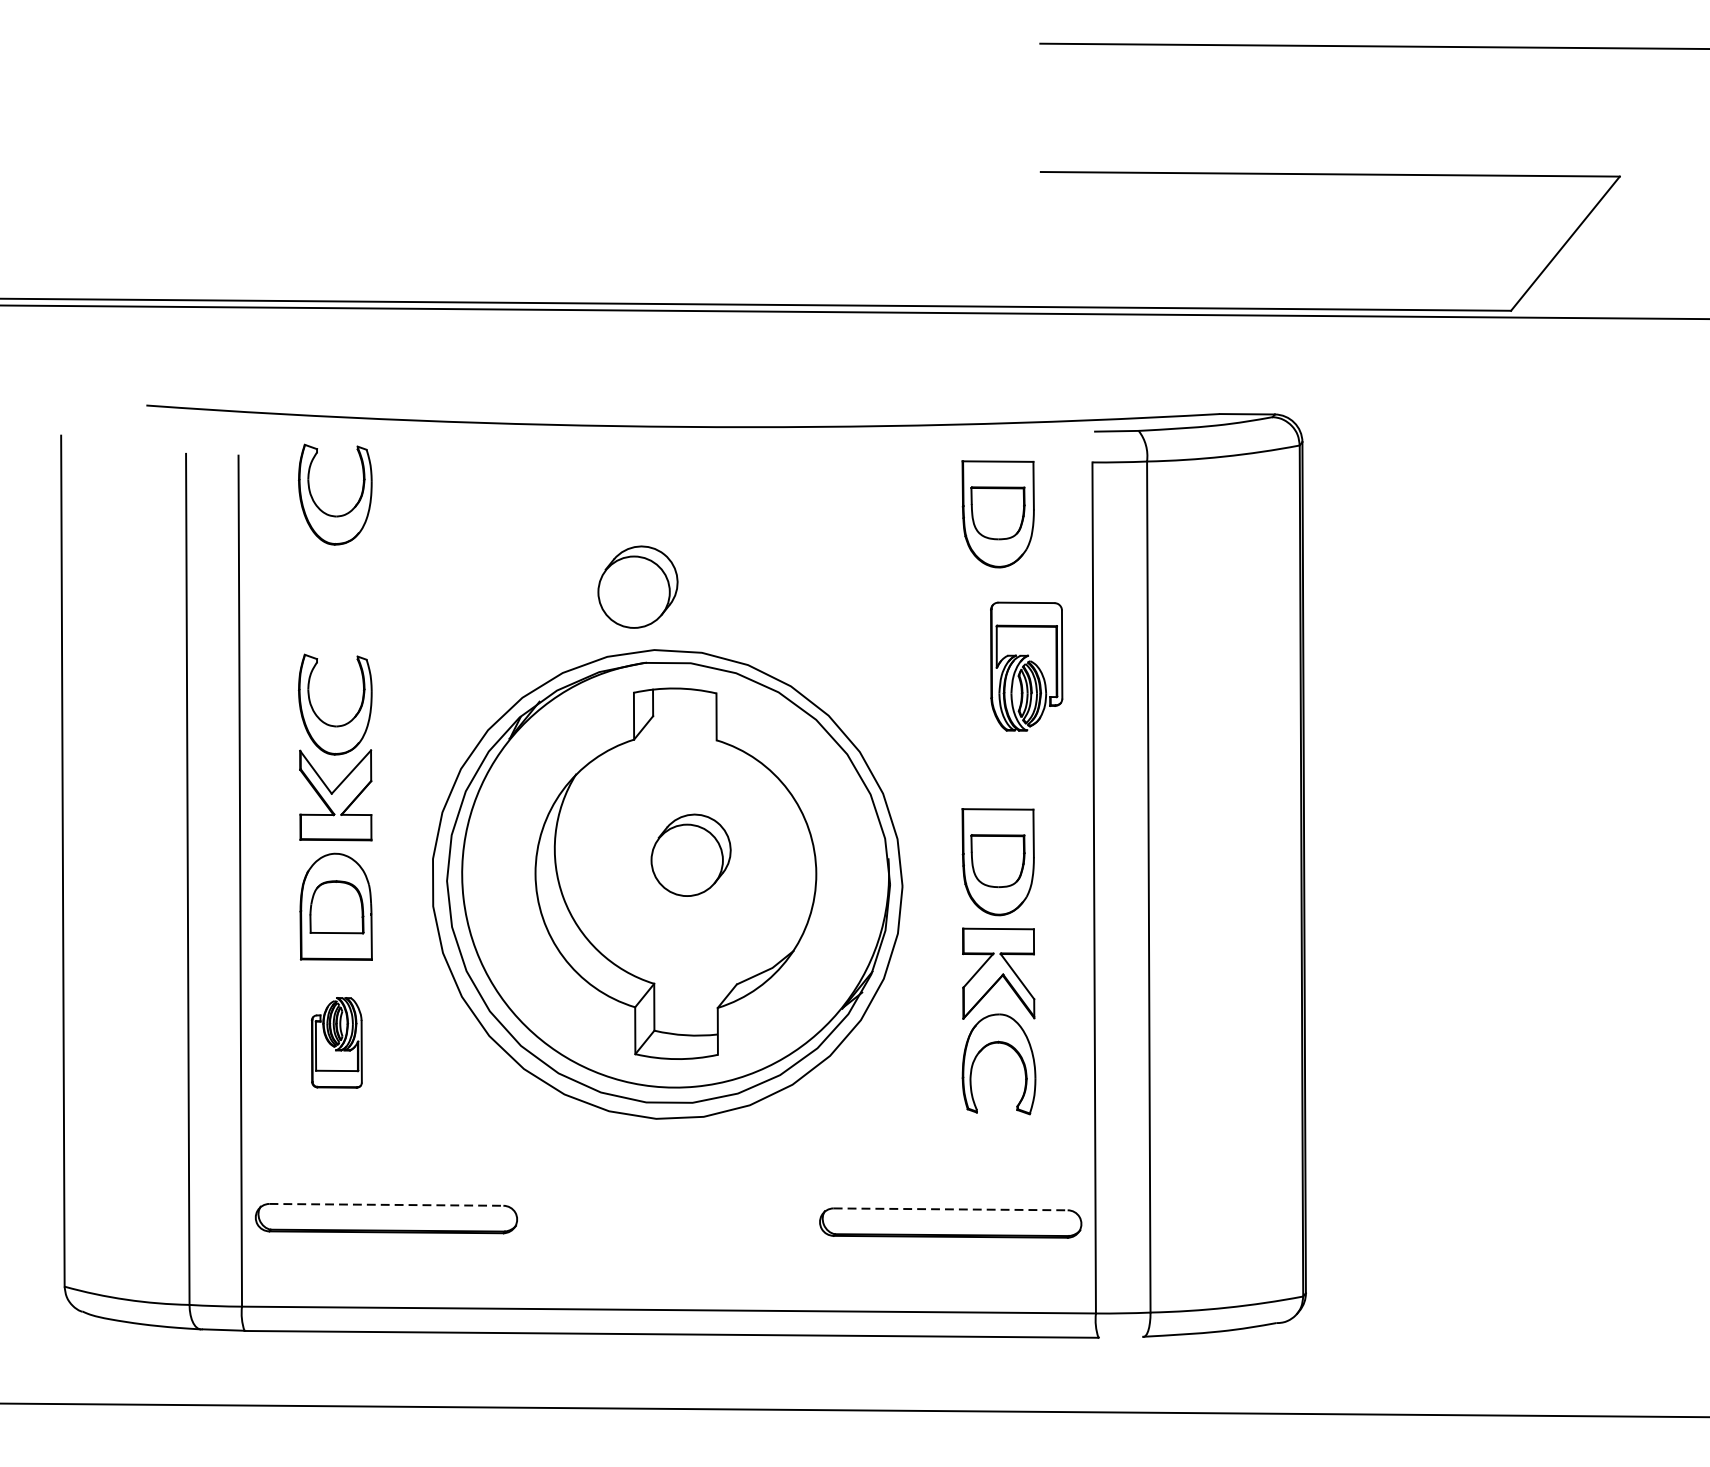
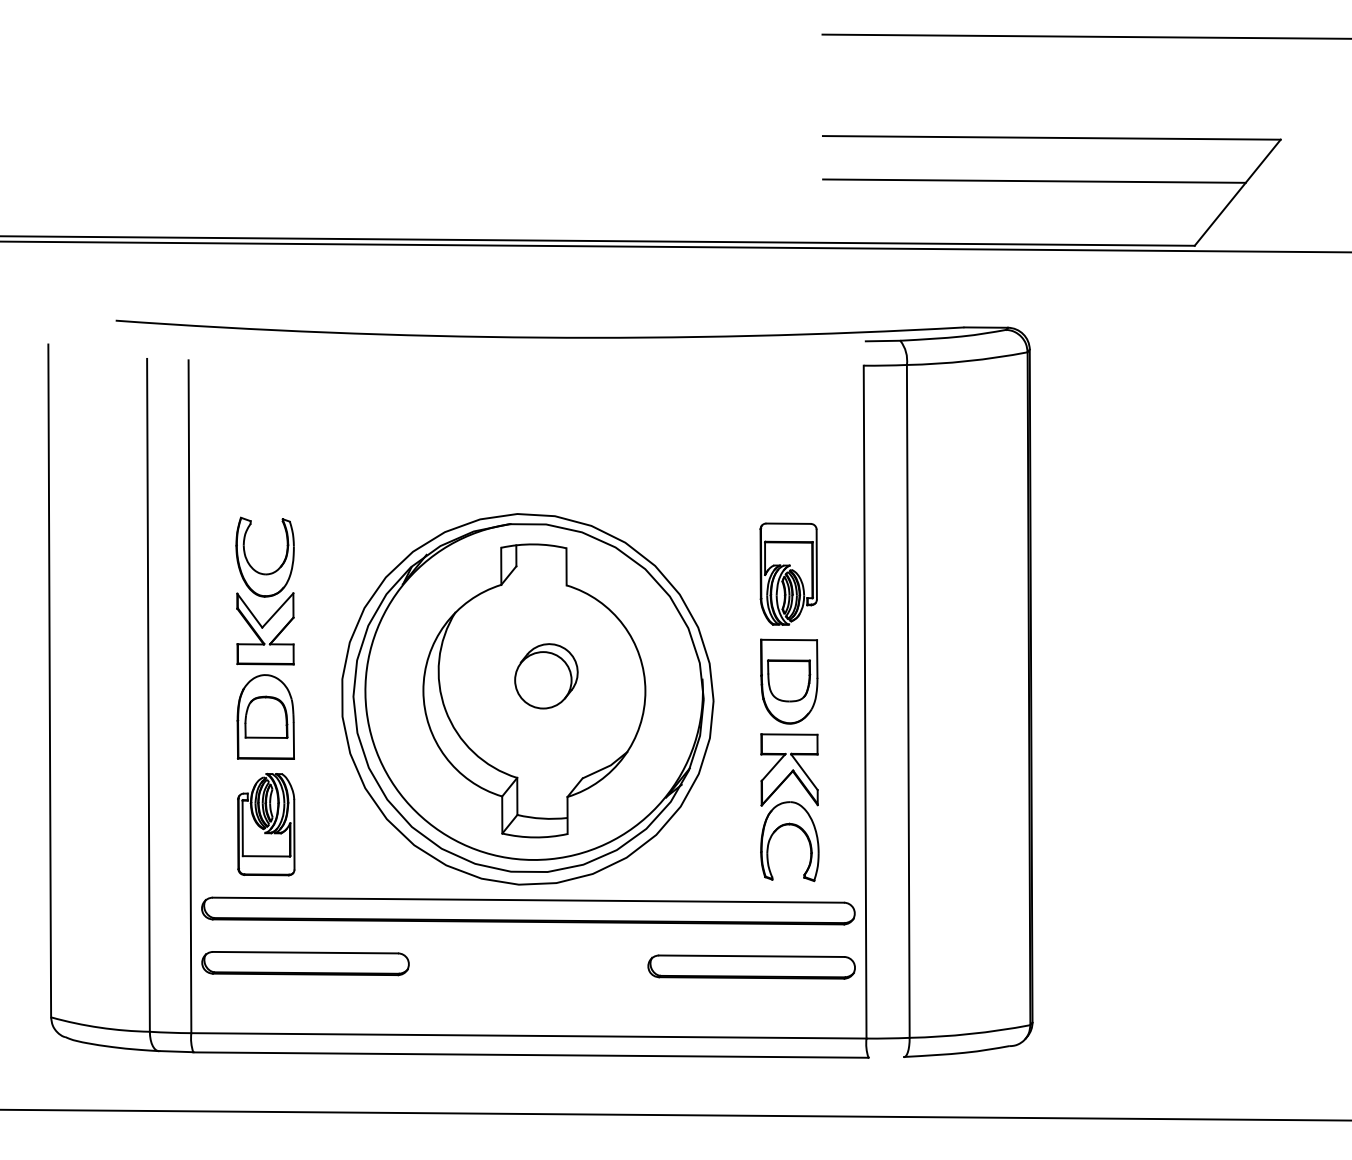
line: (1308, 228) -> (1034, 180), added
part: (319, 506) -> (252, 400), removed
part: (998, 514) -> (789, 406), removed
part: (638, 587) -> (504, 464), removed
part: (1026, 665) -> (788, 573), moved
part: (337, 1042) -> (266, 824), size x1.43
part: (668, 1151) -> (528, 910), added
line: (387, 1204) -> (306, 952), dashed -> solid
line: (951, 1209) -> (752, 956), dashed -> solid

